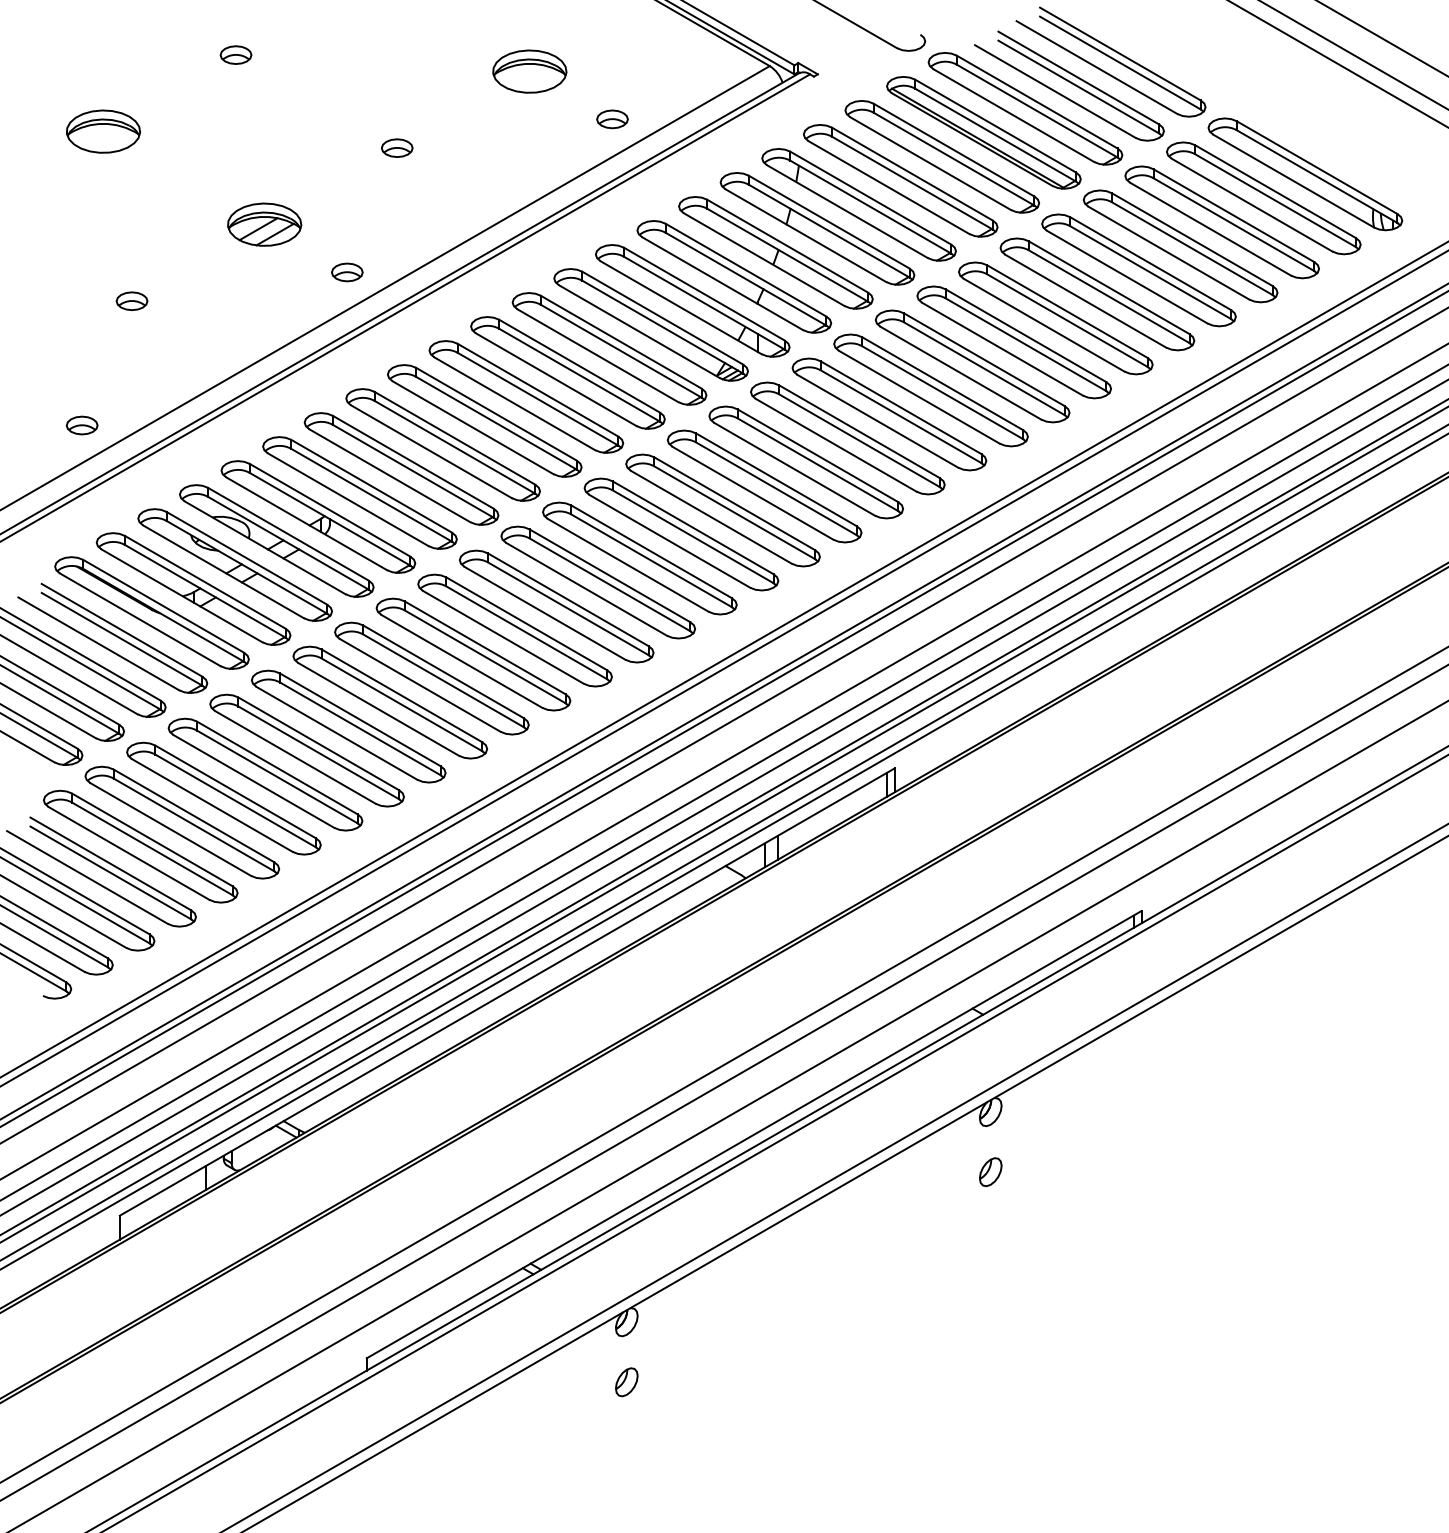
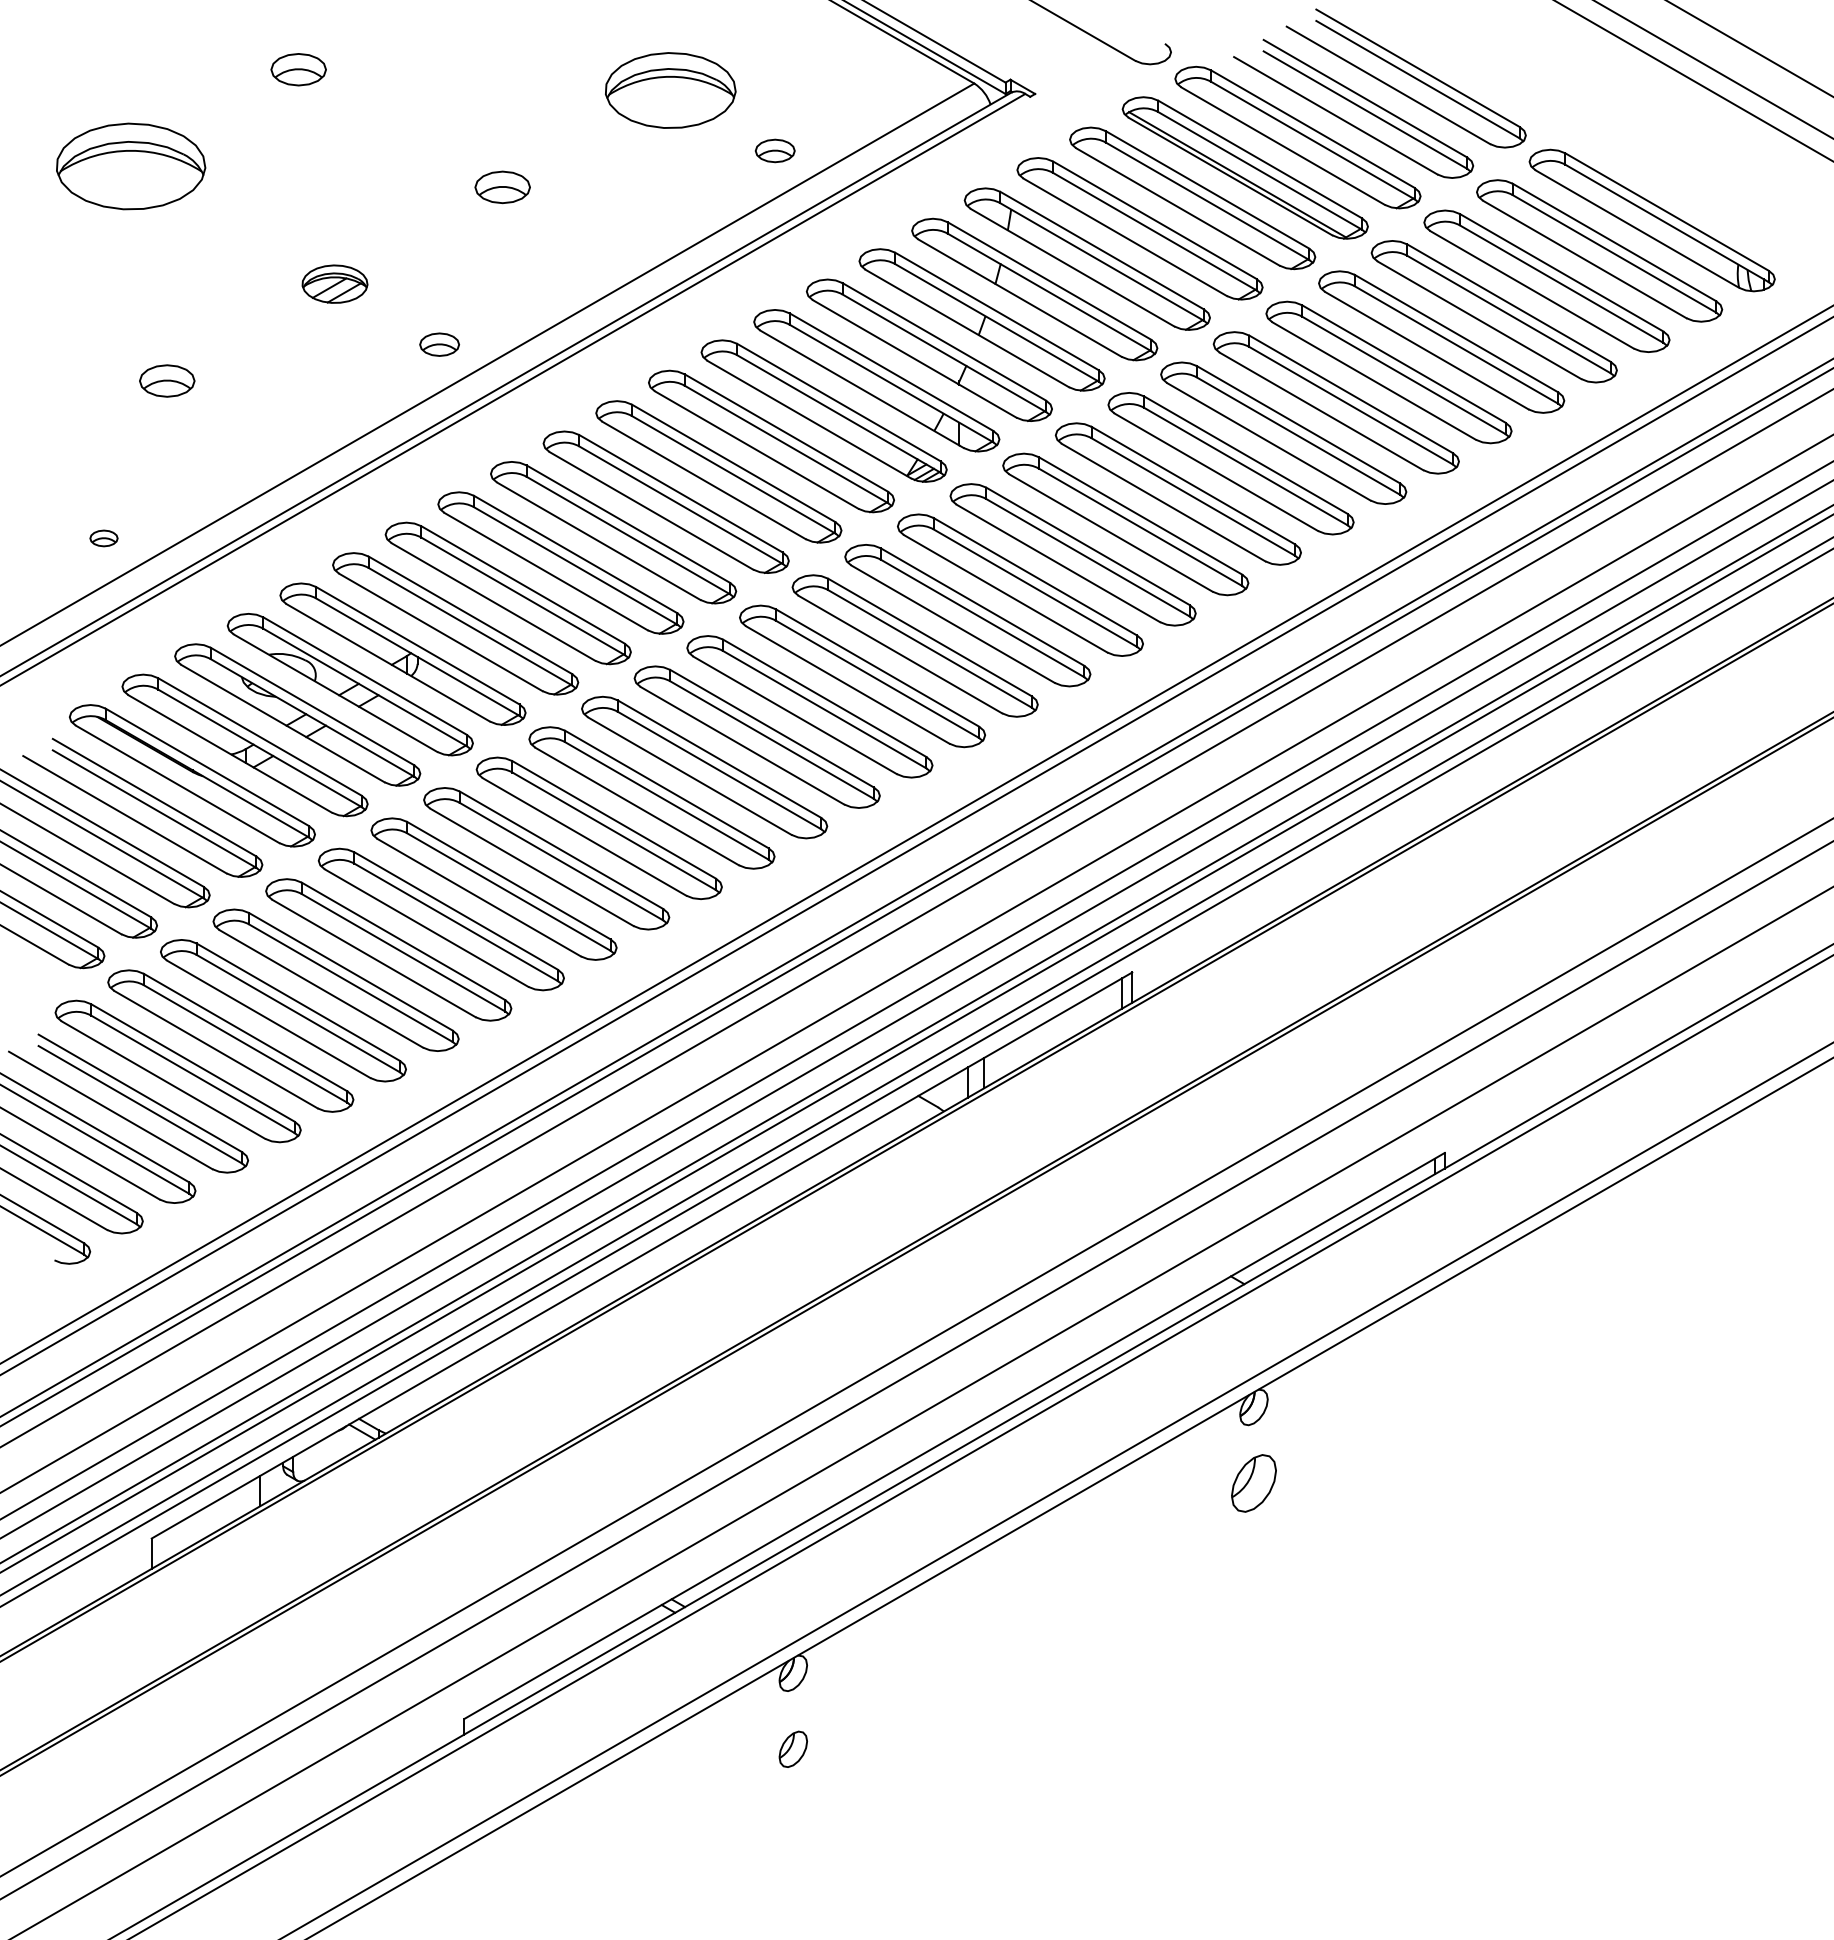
part: (235, 55) -> (298, 69), size x1.4
part: (529, 71) -> (670, 90), size x1.4
part: (103, 131) -> (130, 166), size x1.6
part: (397, 148) -> (502, 187), size x1.4
part: (264, 224) -> (334, 283), size x0.7
part: (131, 301) -> (166, 381), size x1.4
part: (81, 425) -> (103, 538), size x0.7
part: (990, 1172) -> (1253, 1483), size x1.6

